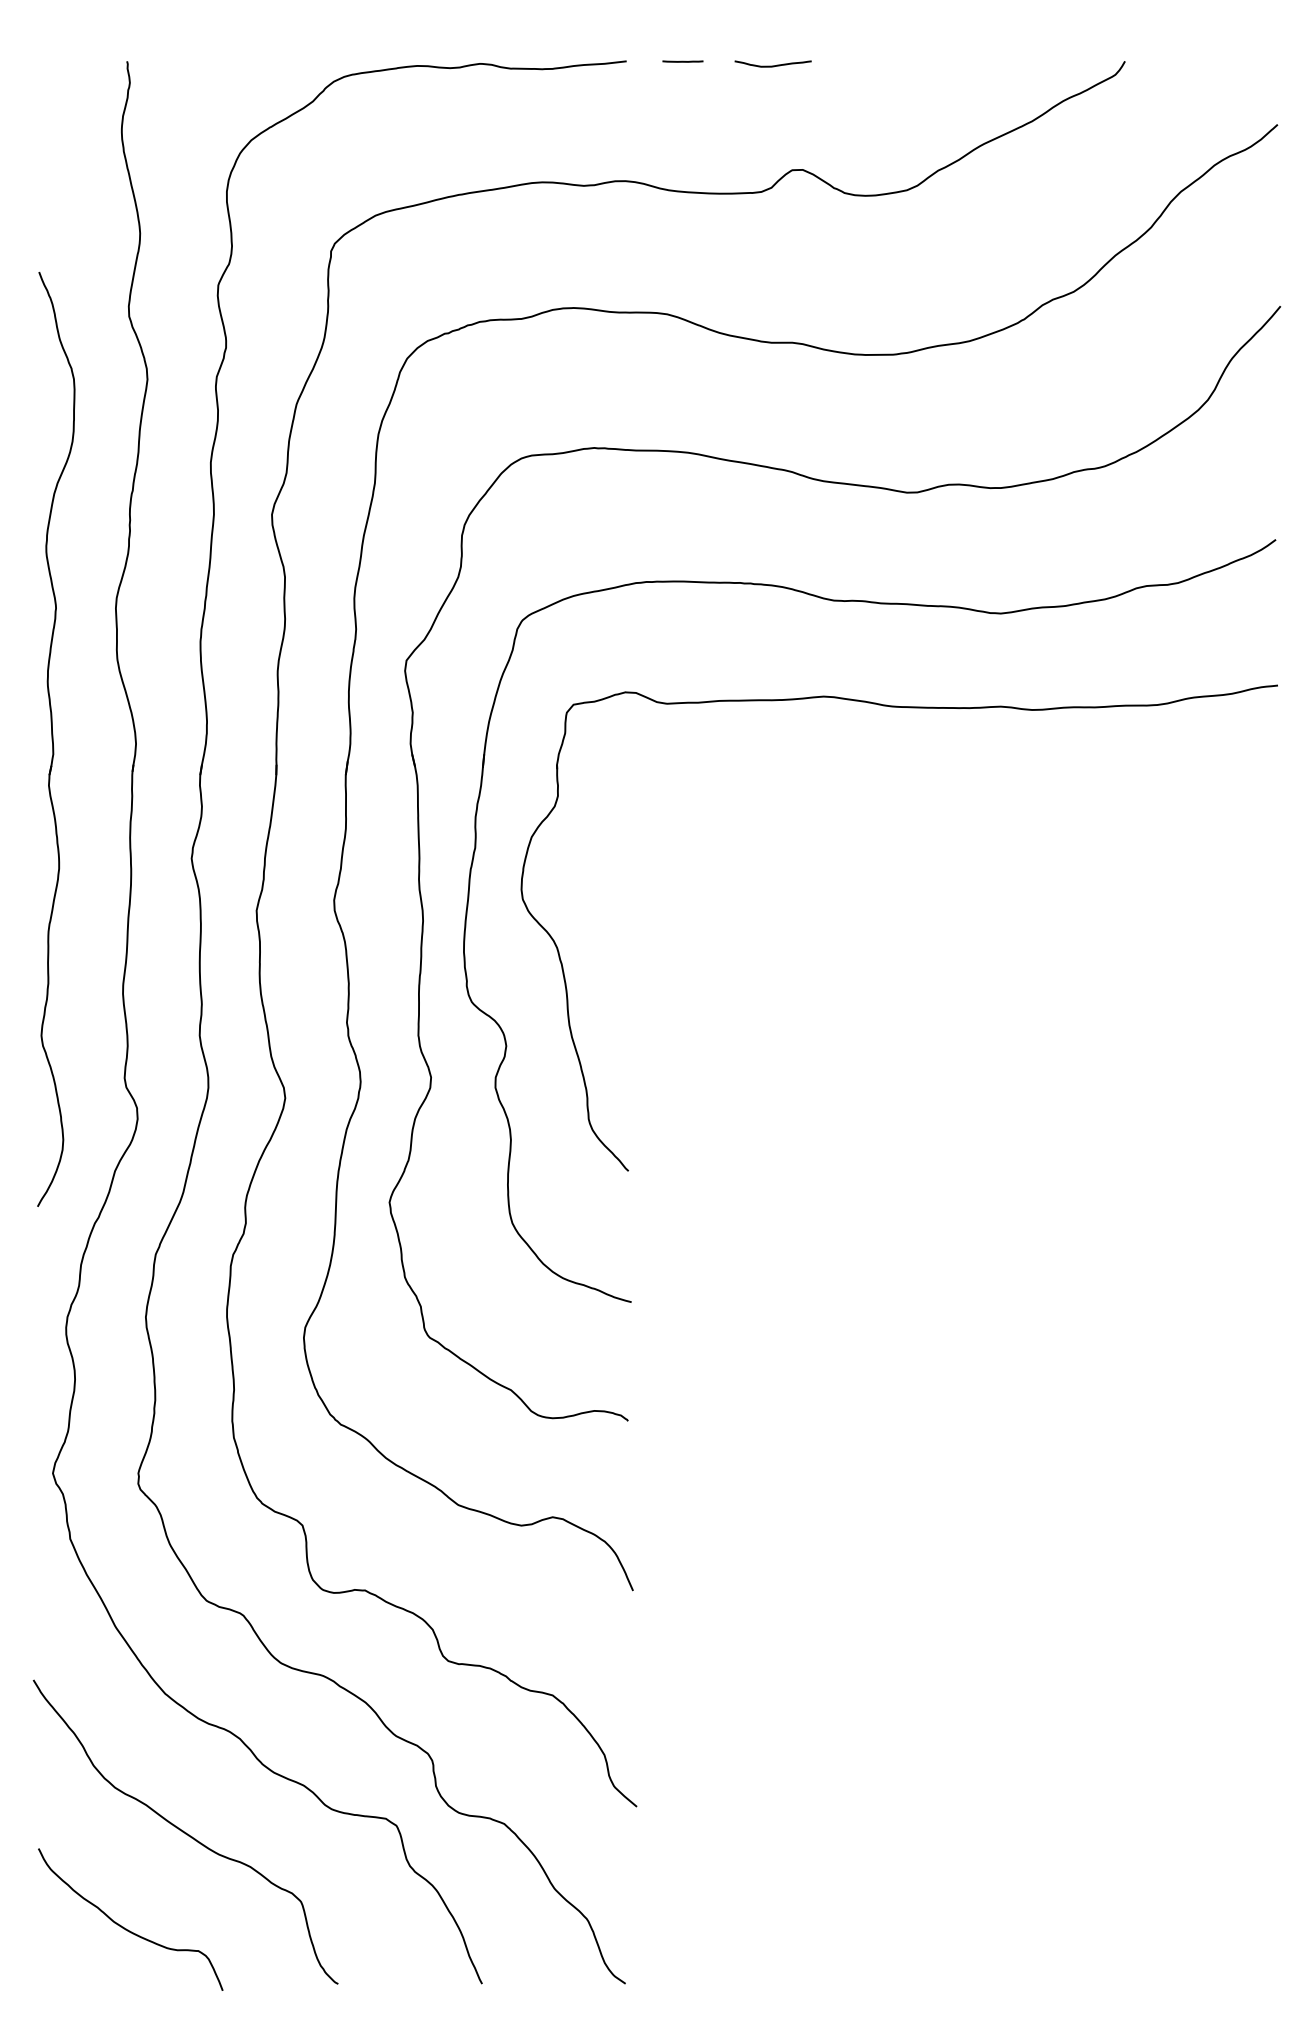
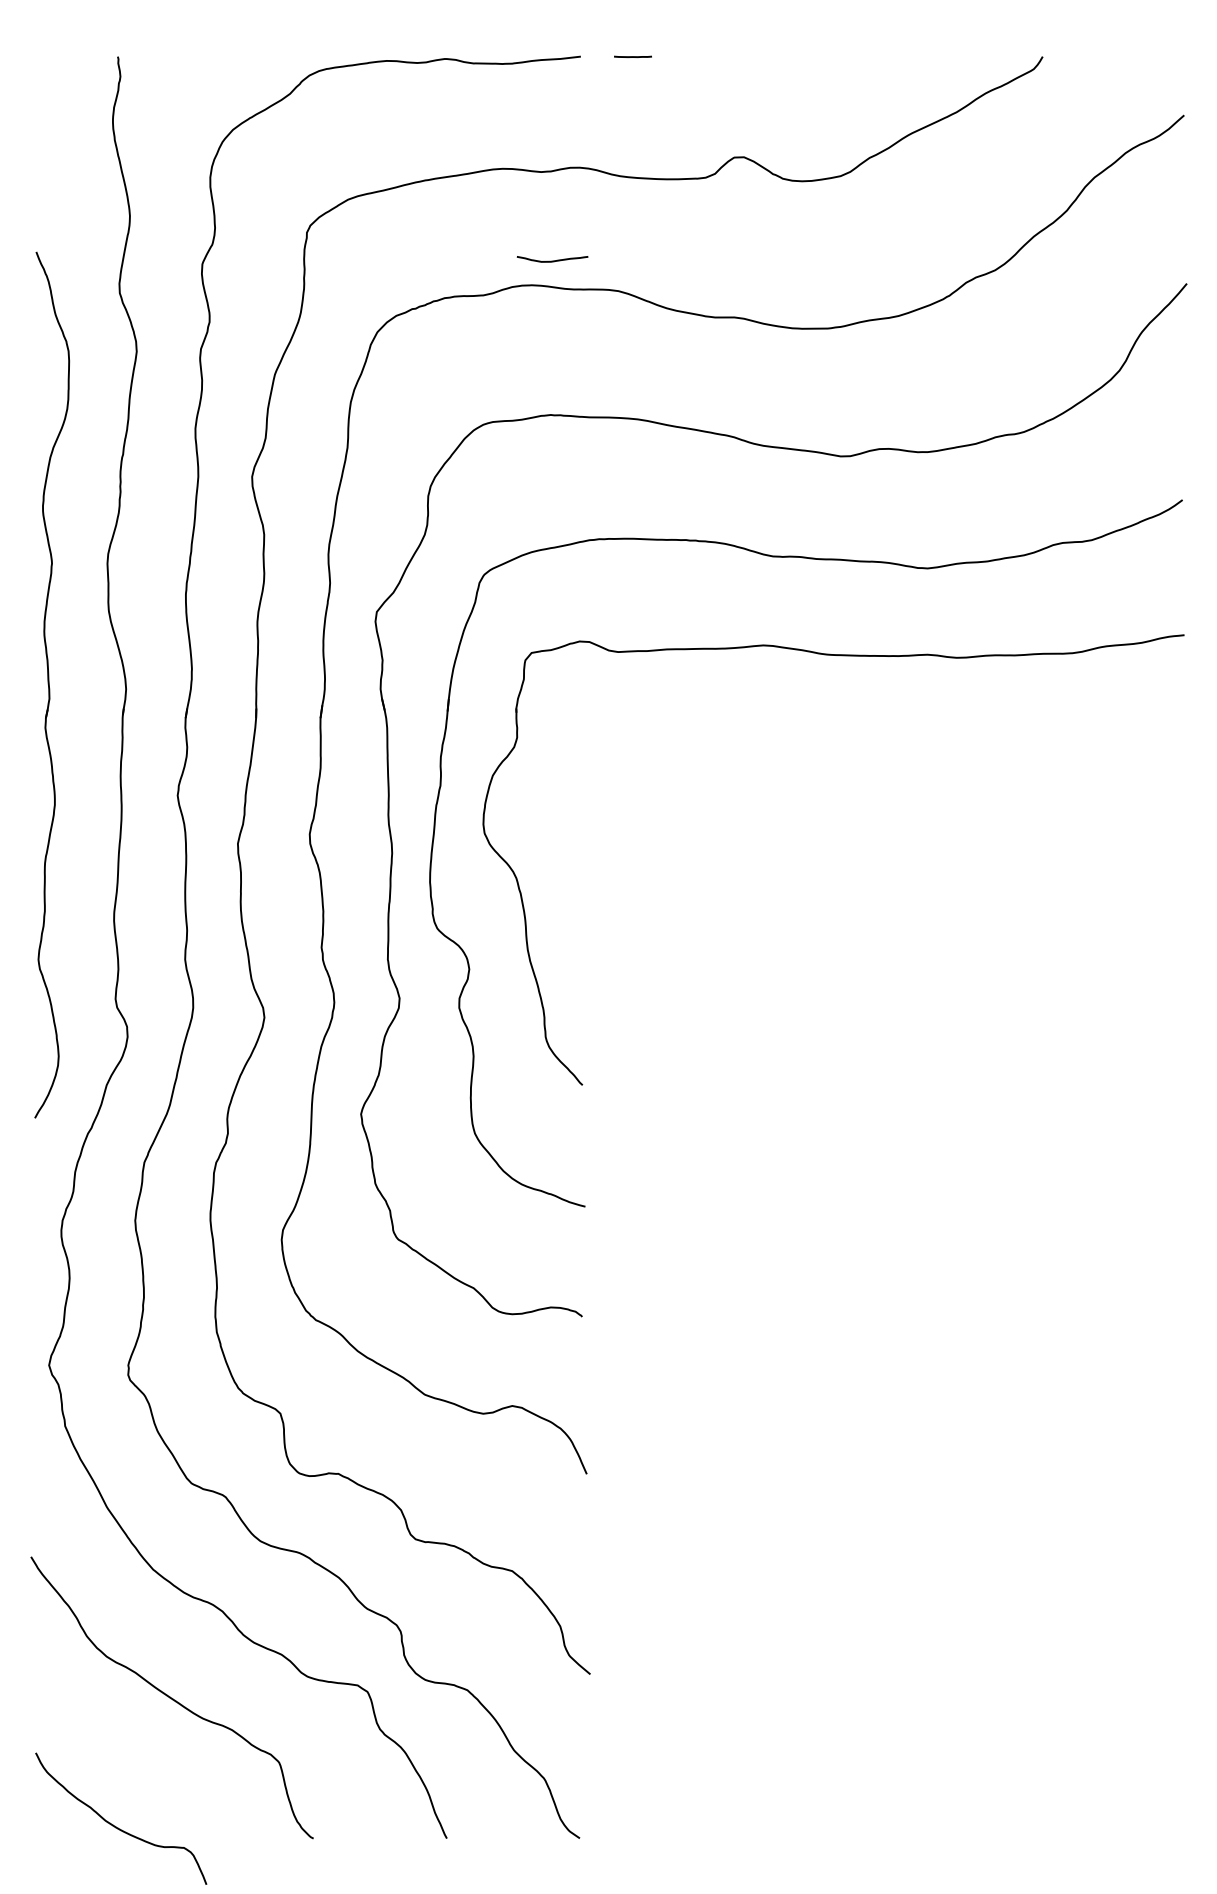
curve: (772, 65) -> (551, 260), moved
curve: (126, 1928) -> (117, 1826), moved

